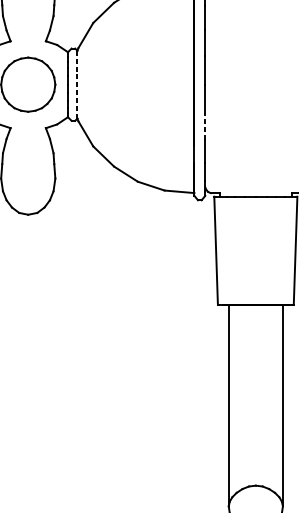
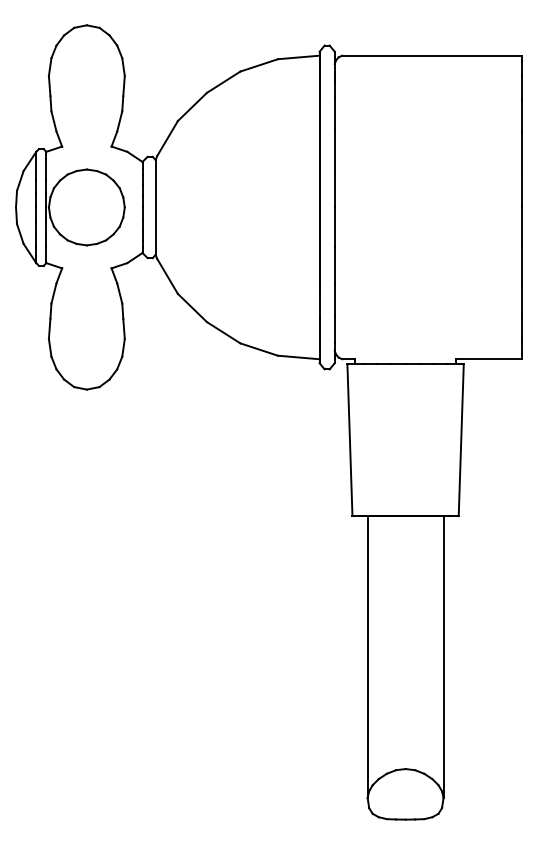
line: (77, 84) -> (155, 207), dashed -> solid
line: (205, 126) -> (334, 266), dashed -> solid

